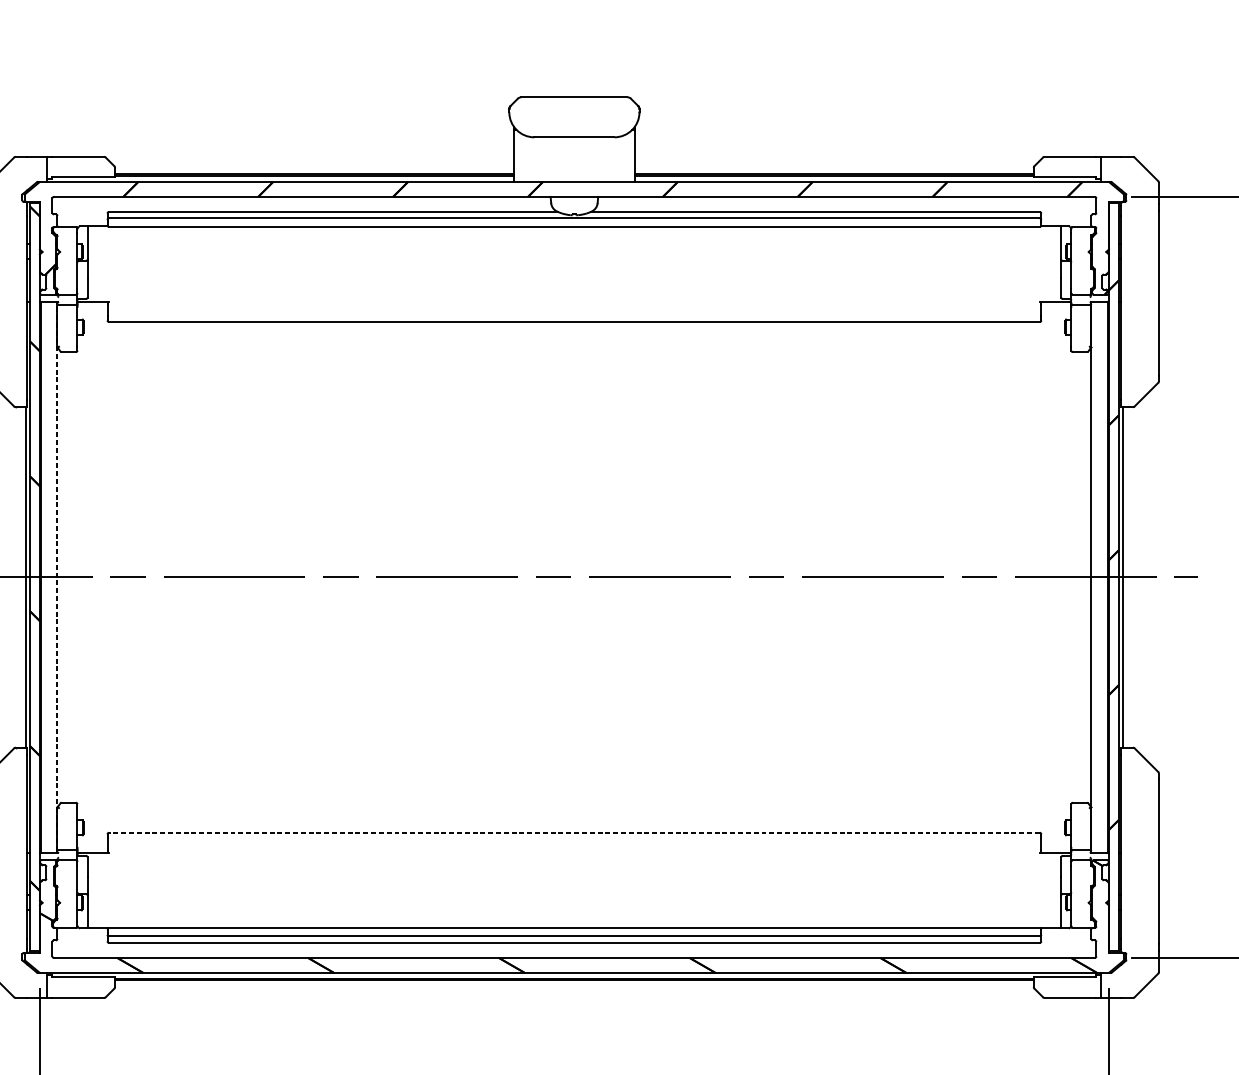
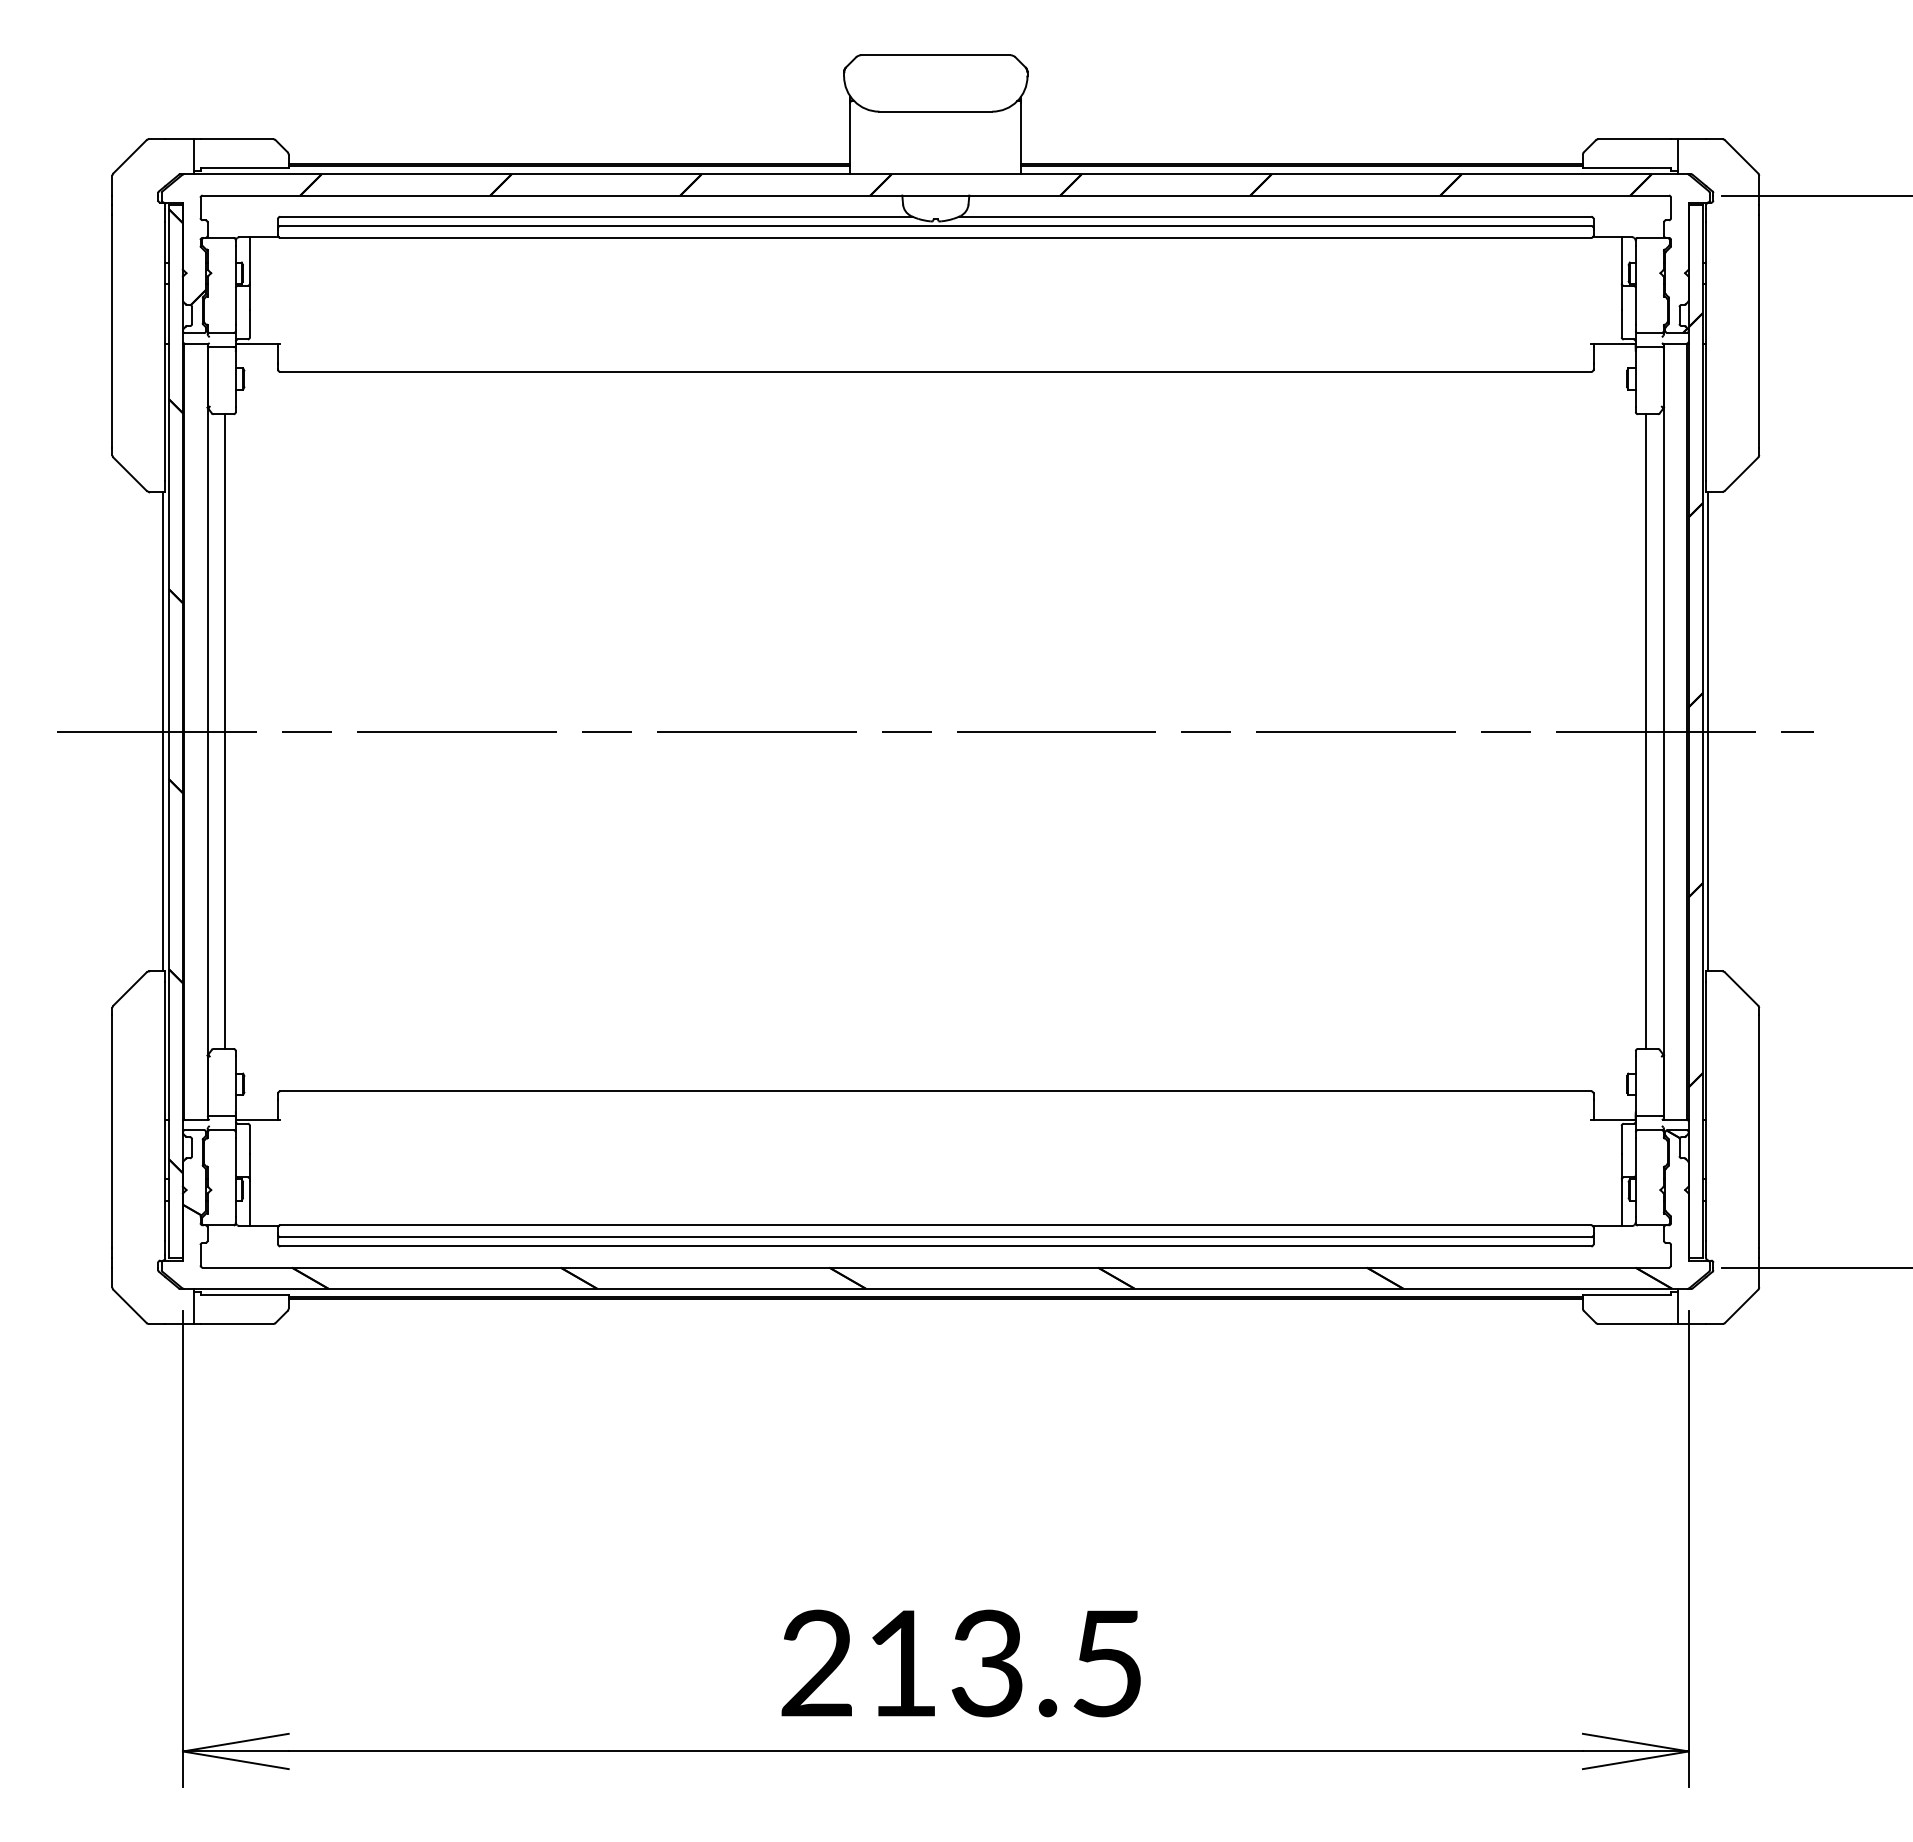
line: (57, 577) -> (207, 731), dashed -> solid
line: (70, 577) -> (225, 731), added
line: (1078, 577) -> (1646, 731), added
line: (574, 832) -> (935, 1091), dashed -> solid

